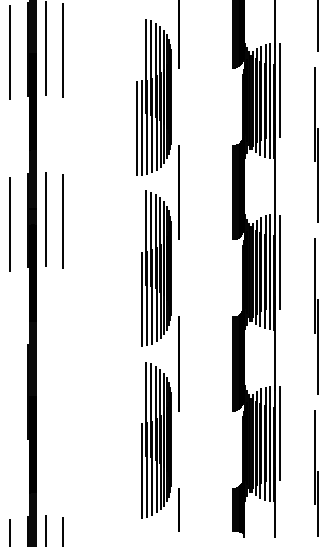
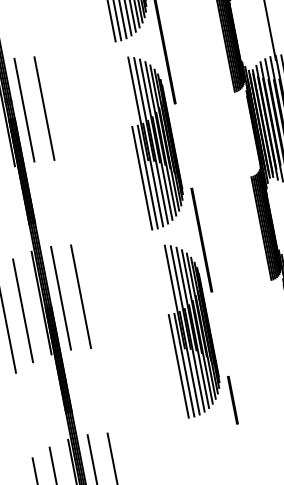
line: (137, 299) -> (142, 178), added
line: (45, 390) -> (60, 297), added
line: (63, 392) -> (81, 296), added
line: (9, 395) -> (22, 310), added
line: (137, 470) -> (178, 365), added

